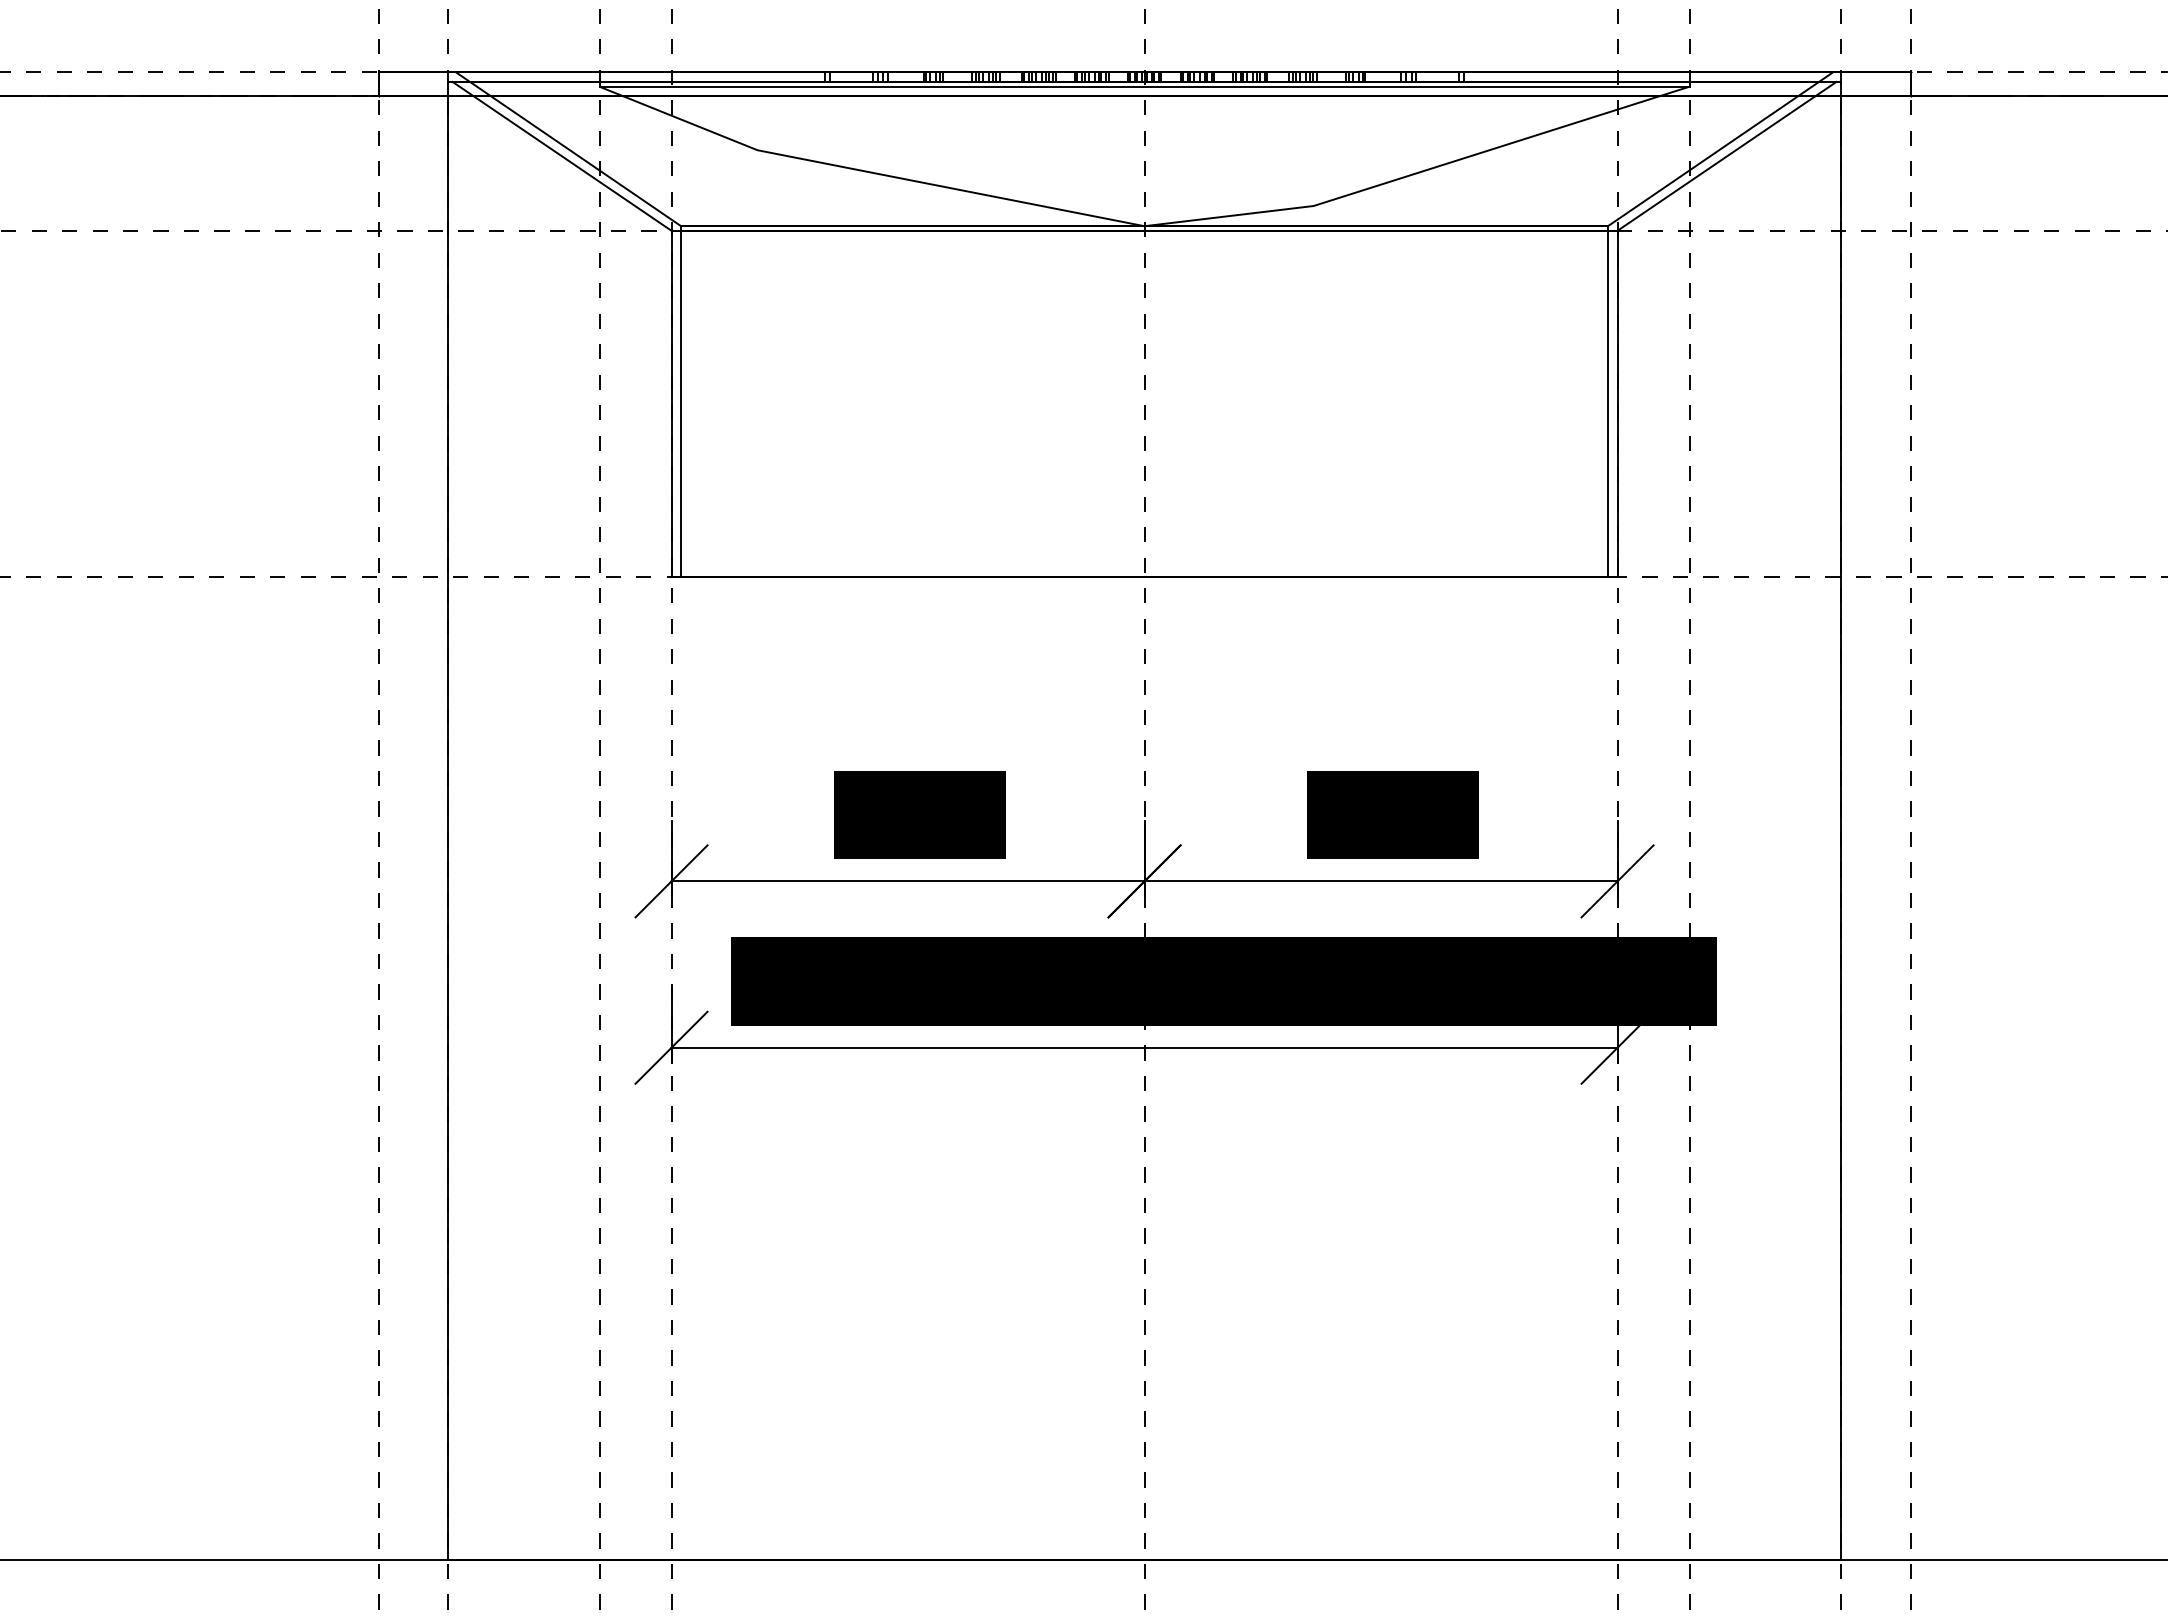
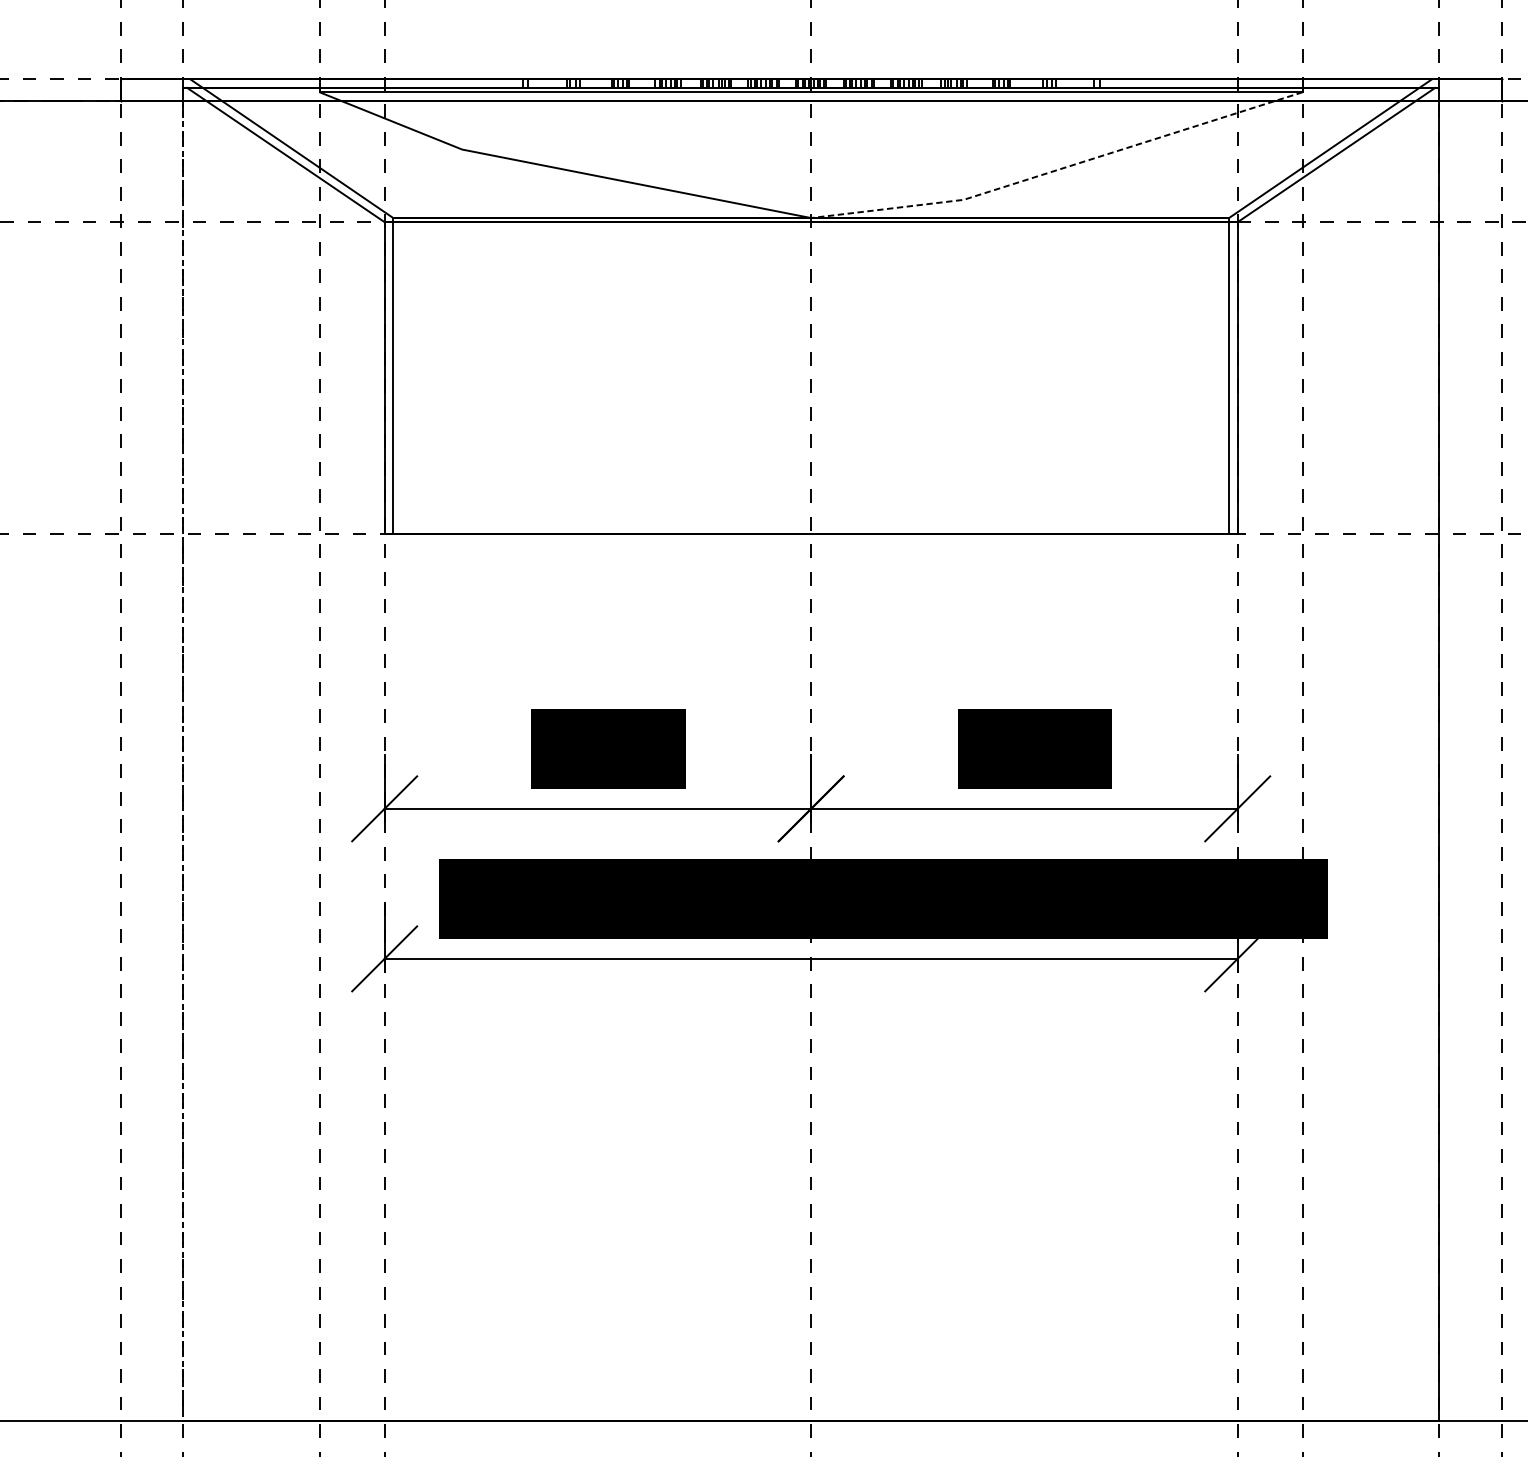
line: (1419, 172) -> (1059, 169), solid -> dashed
line: (448, 828) -> (183, 761), solid -> dashed

